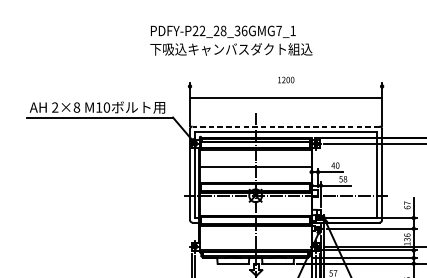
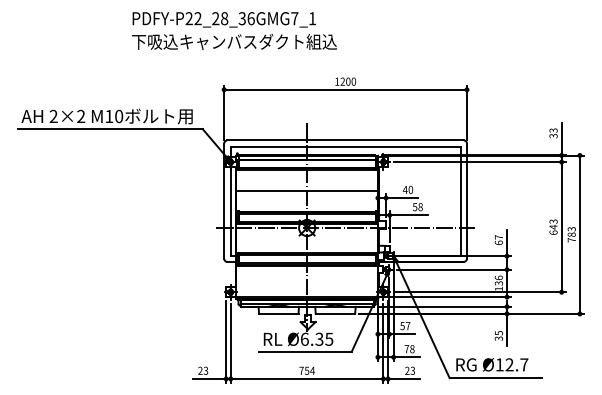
text: (231, 40) -> (234, 30), moved
line: (285, 98) -> (345, 89), moved
text: (77, 107) -> (81, 116), 2×8 -> 2×2
line: (285, 126) -> (345, 140), dashed -> solid

